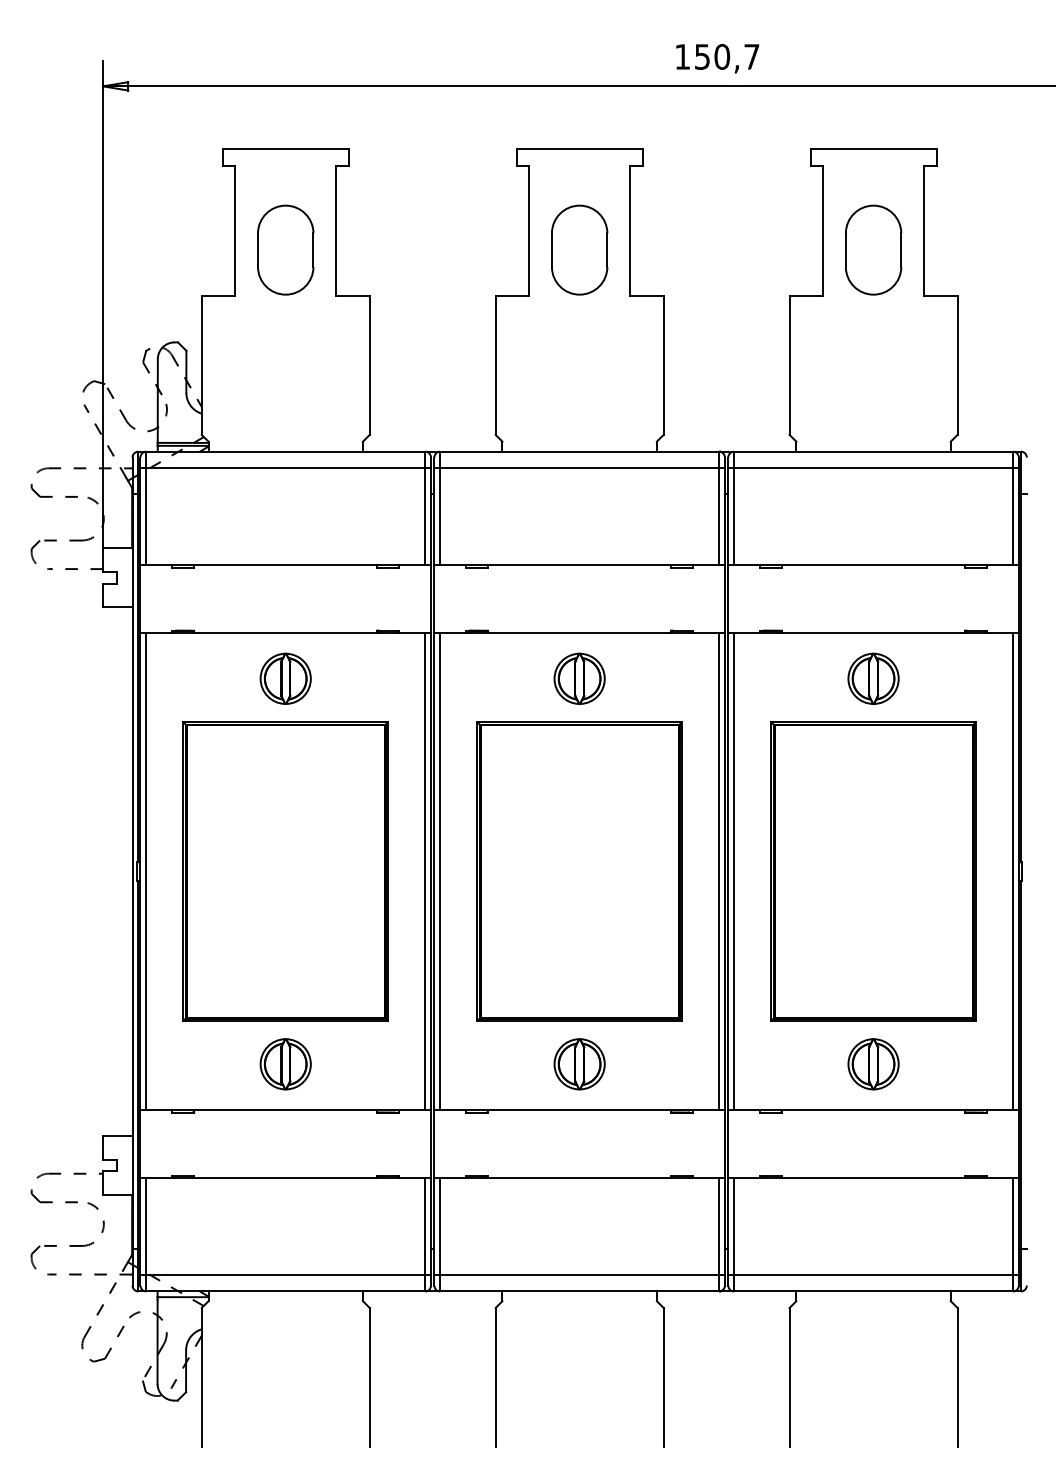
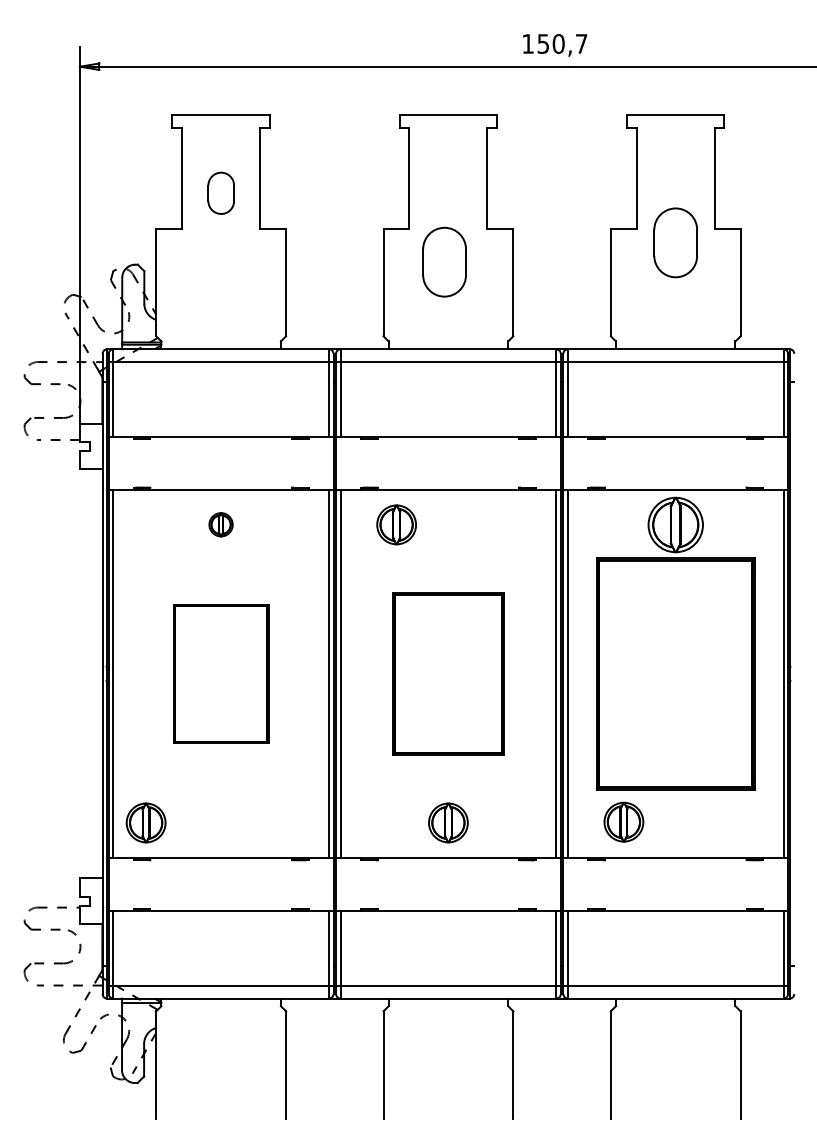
part: (285, 249) -> (220, 192), size x0.6
part: (579, 249) -> (444, 261), moved
part: (873, 249) -> (675, 242), moved
part: (285, 678) -> (220, 524), size x0.6
part: (579, 678) -> (396, 524), moved
part: (873, 678) -> (675, 524), size x1.4
part: (285, 871) -> (220, 673), size x0.6
part: (579, 871) -> (448, 673), size x0.7
part: (285, 1064) -> (145, 823), moved
part: (873, 1064) -> (623, 822), moved

